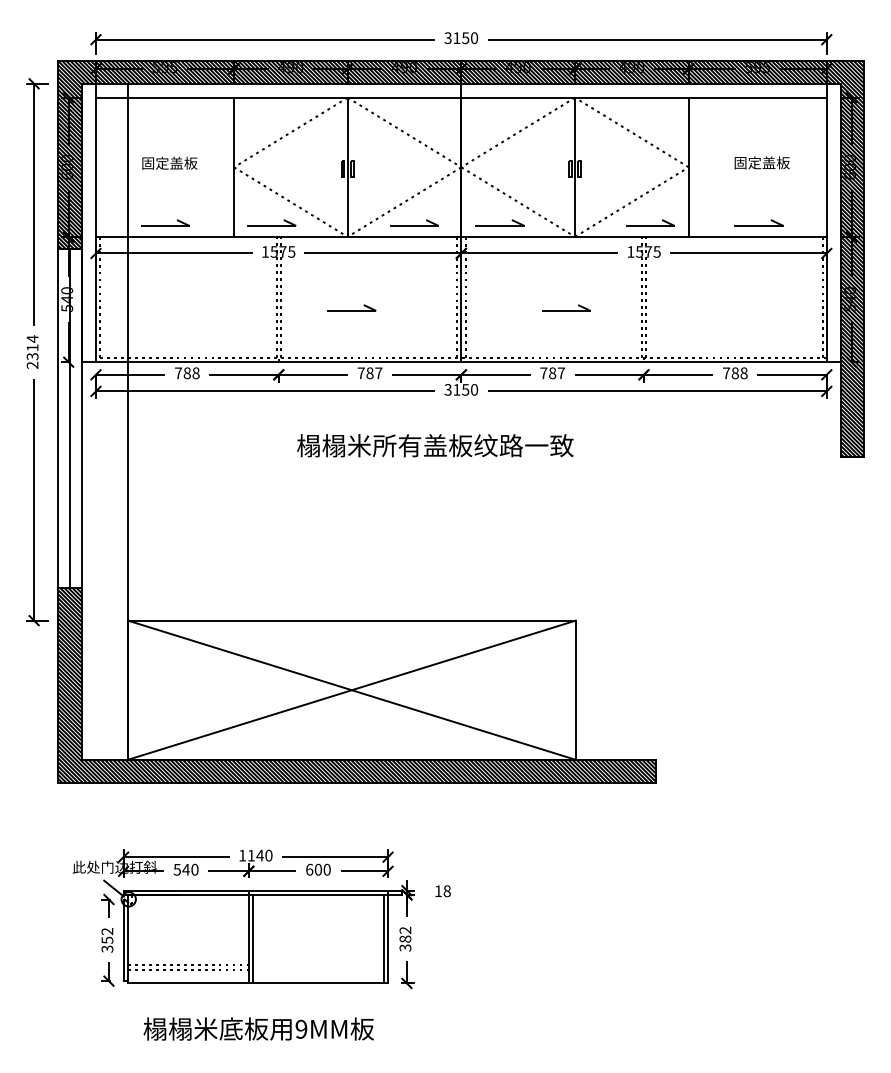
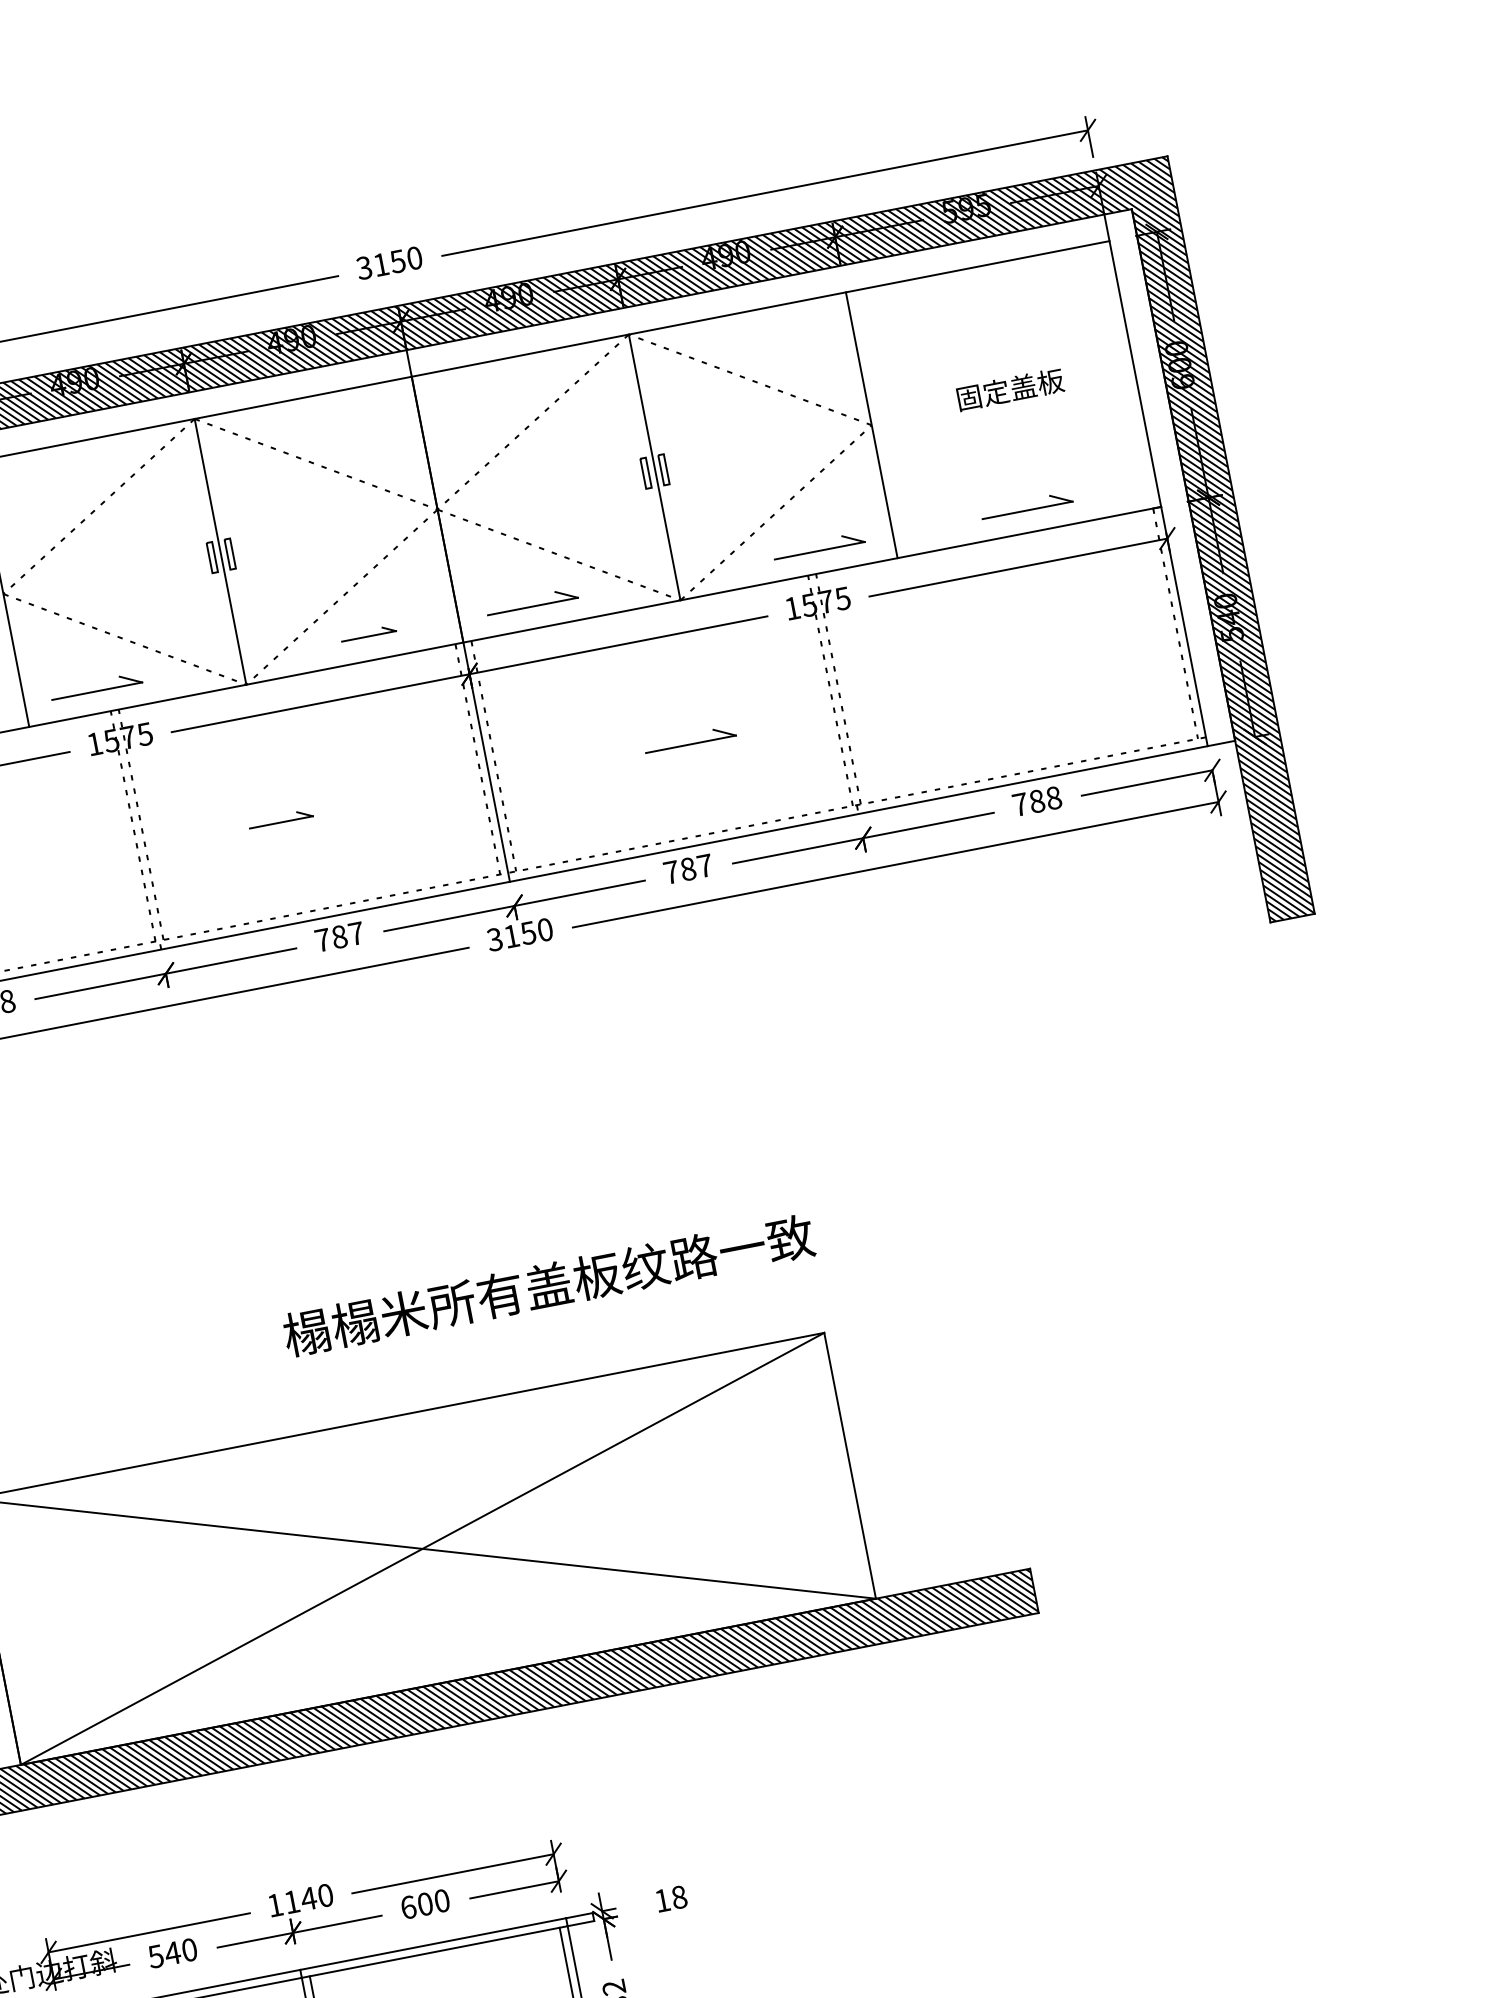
part: (414, 222) -> (368, 632), size x0.6
part: (351, 307) -> (279, 818), size x0.7
text: (435, 445) -> (548, 1285), moved

